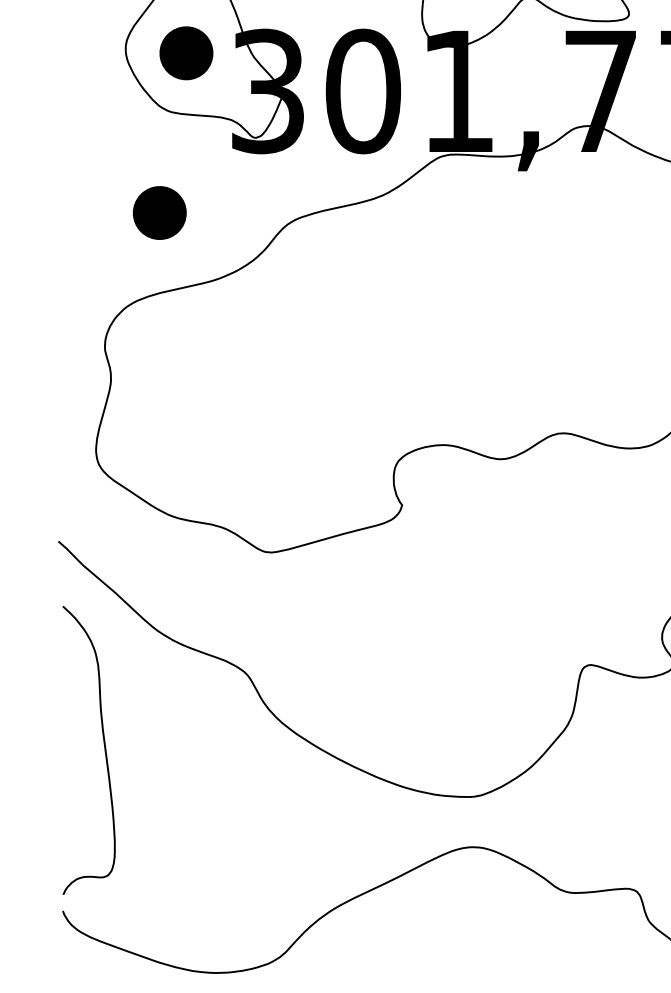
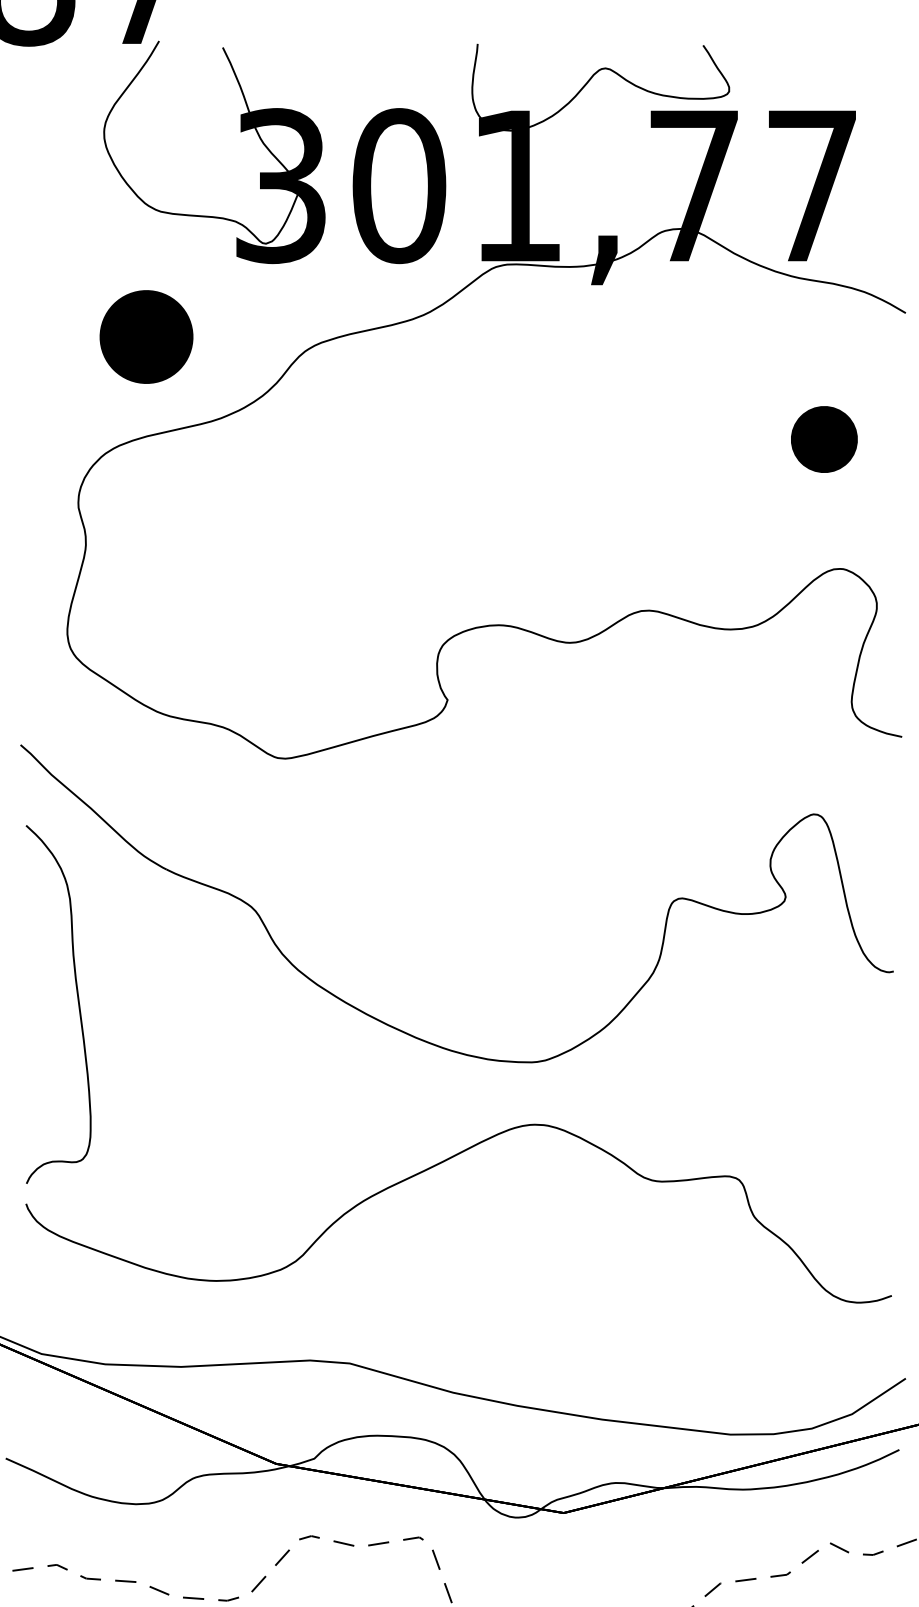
part: (186, 53) -> (179, 138), removed
part: (159, 212) -> (146, 336), size x1.4

